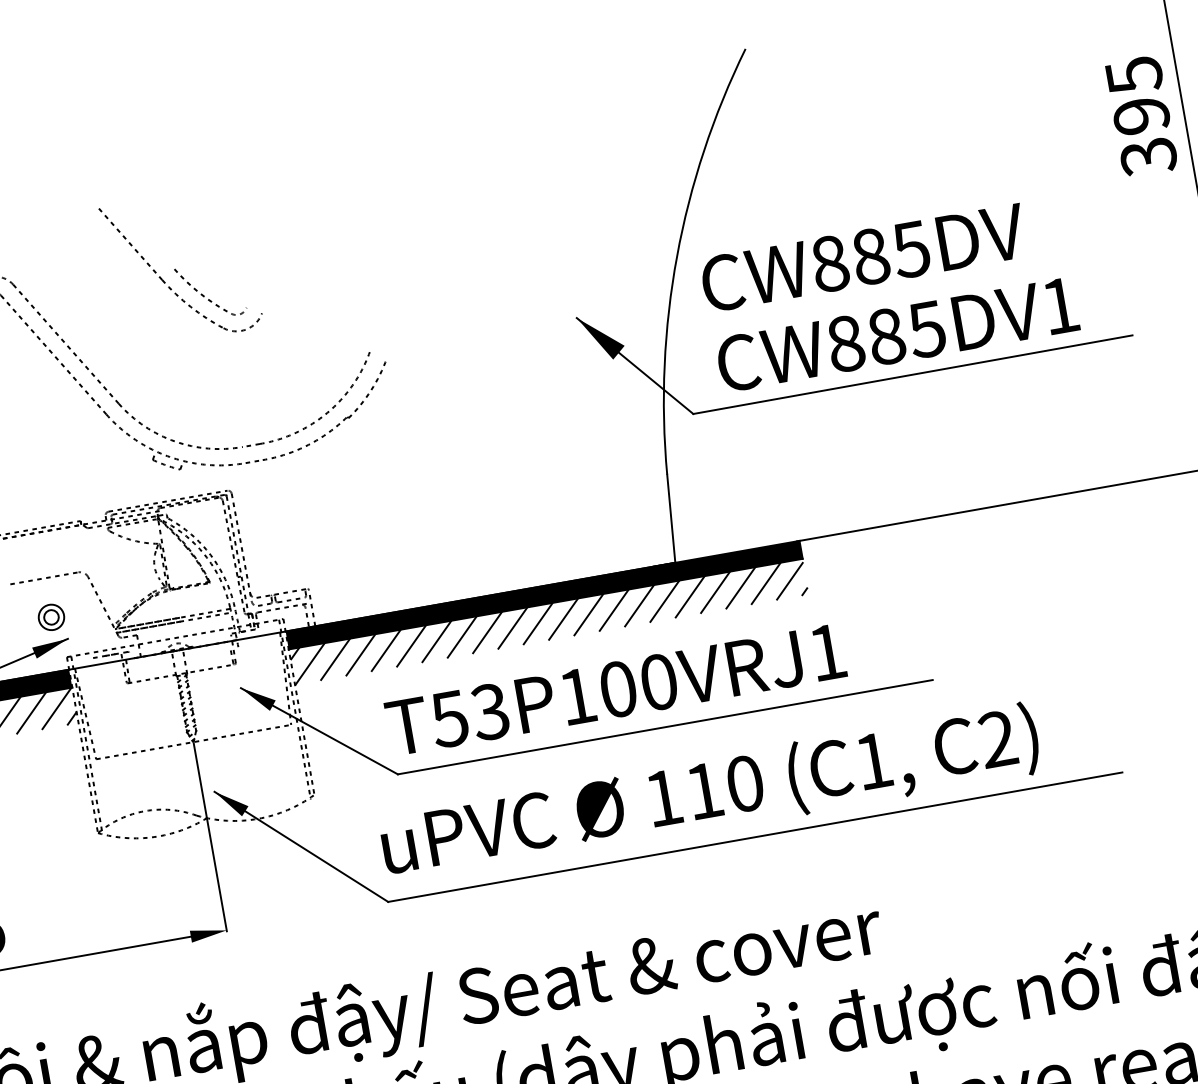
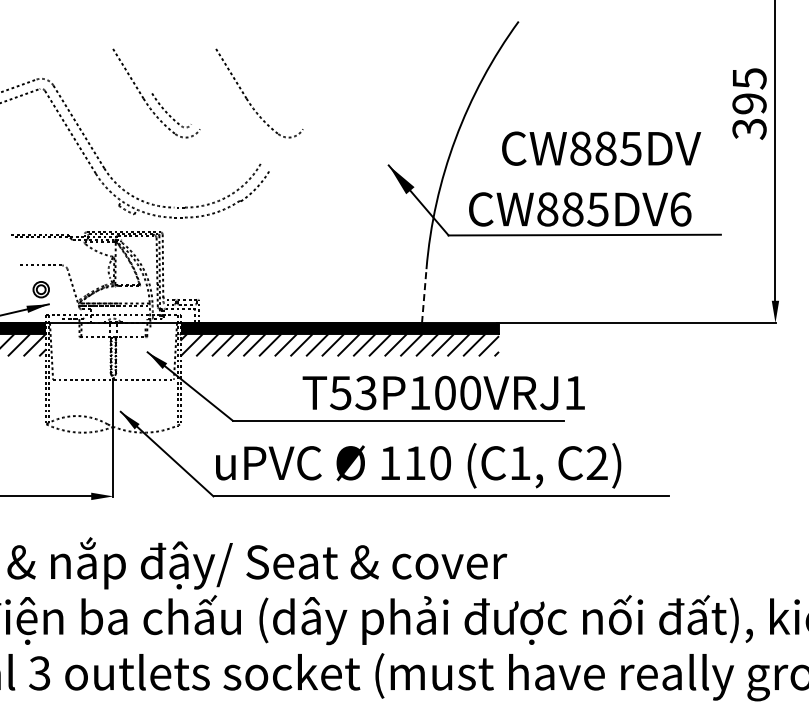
part: (331, 251) -> (248, 99), added
text: (863, 257) -> (601, 148), moved
text: (1060, 306) -> (680, 209), CW885DV1 -> CW885DV6
line: (671, 517) -> (424, 295), solid -> dashed
text: (615, 689) -> (443, 392), moved

